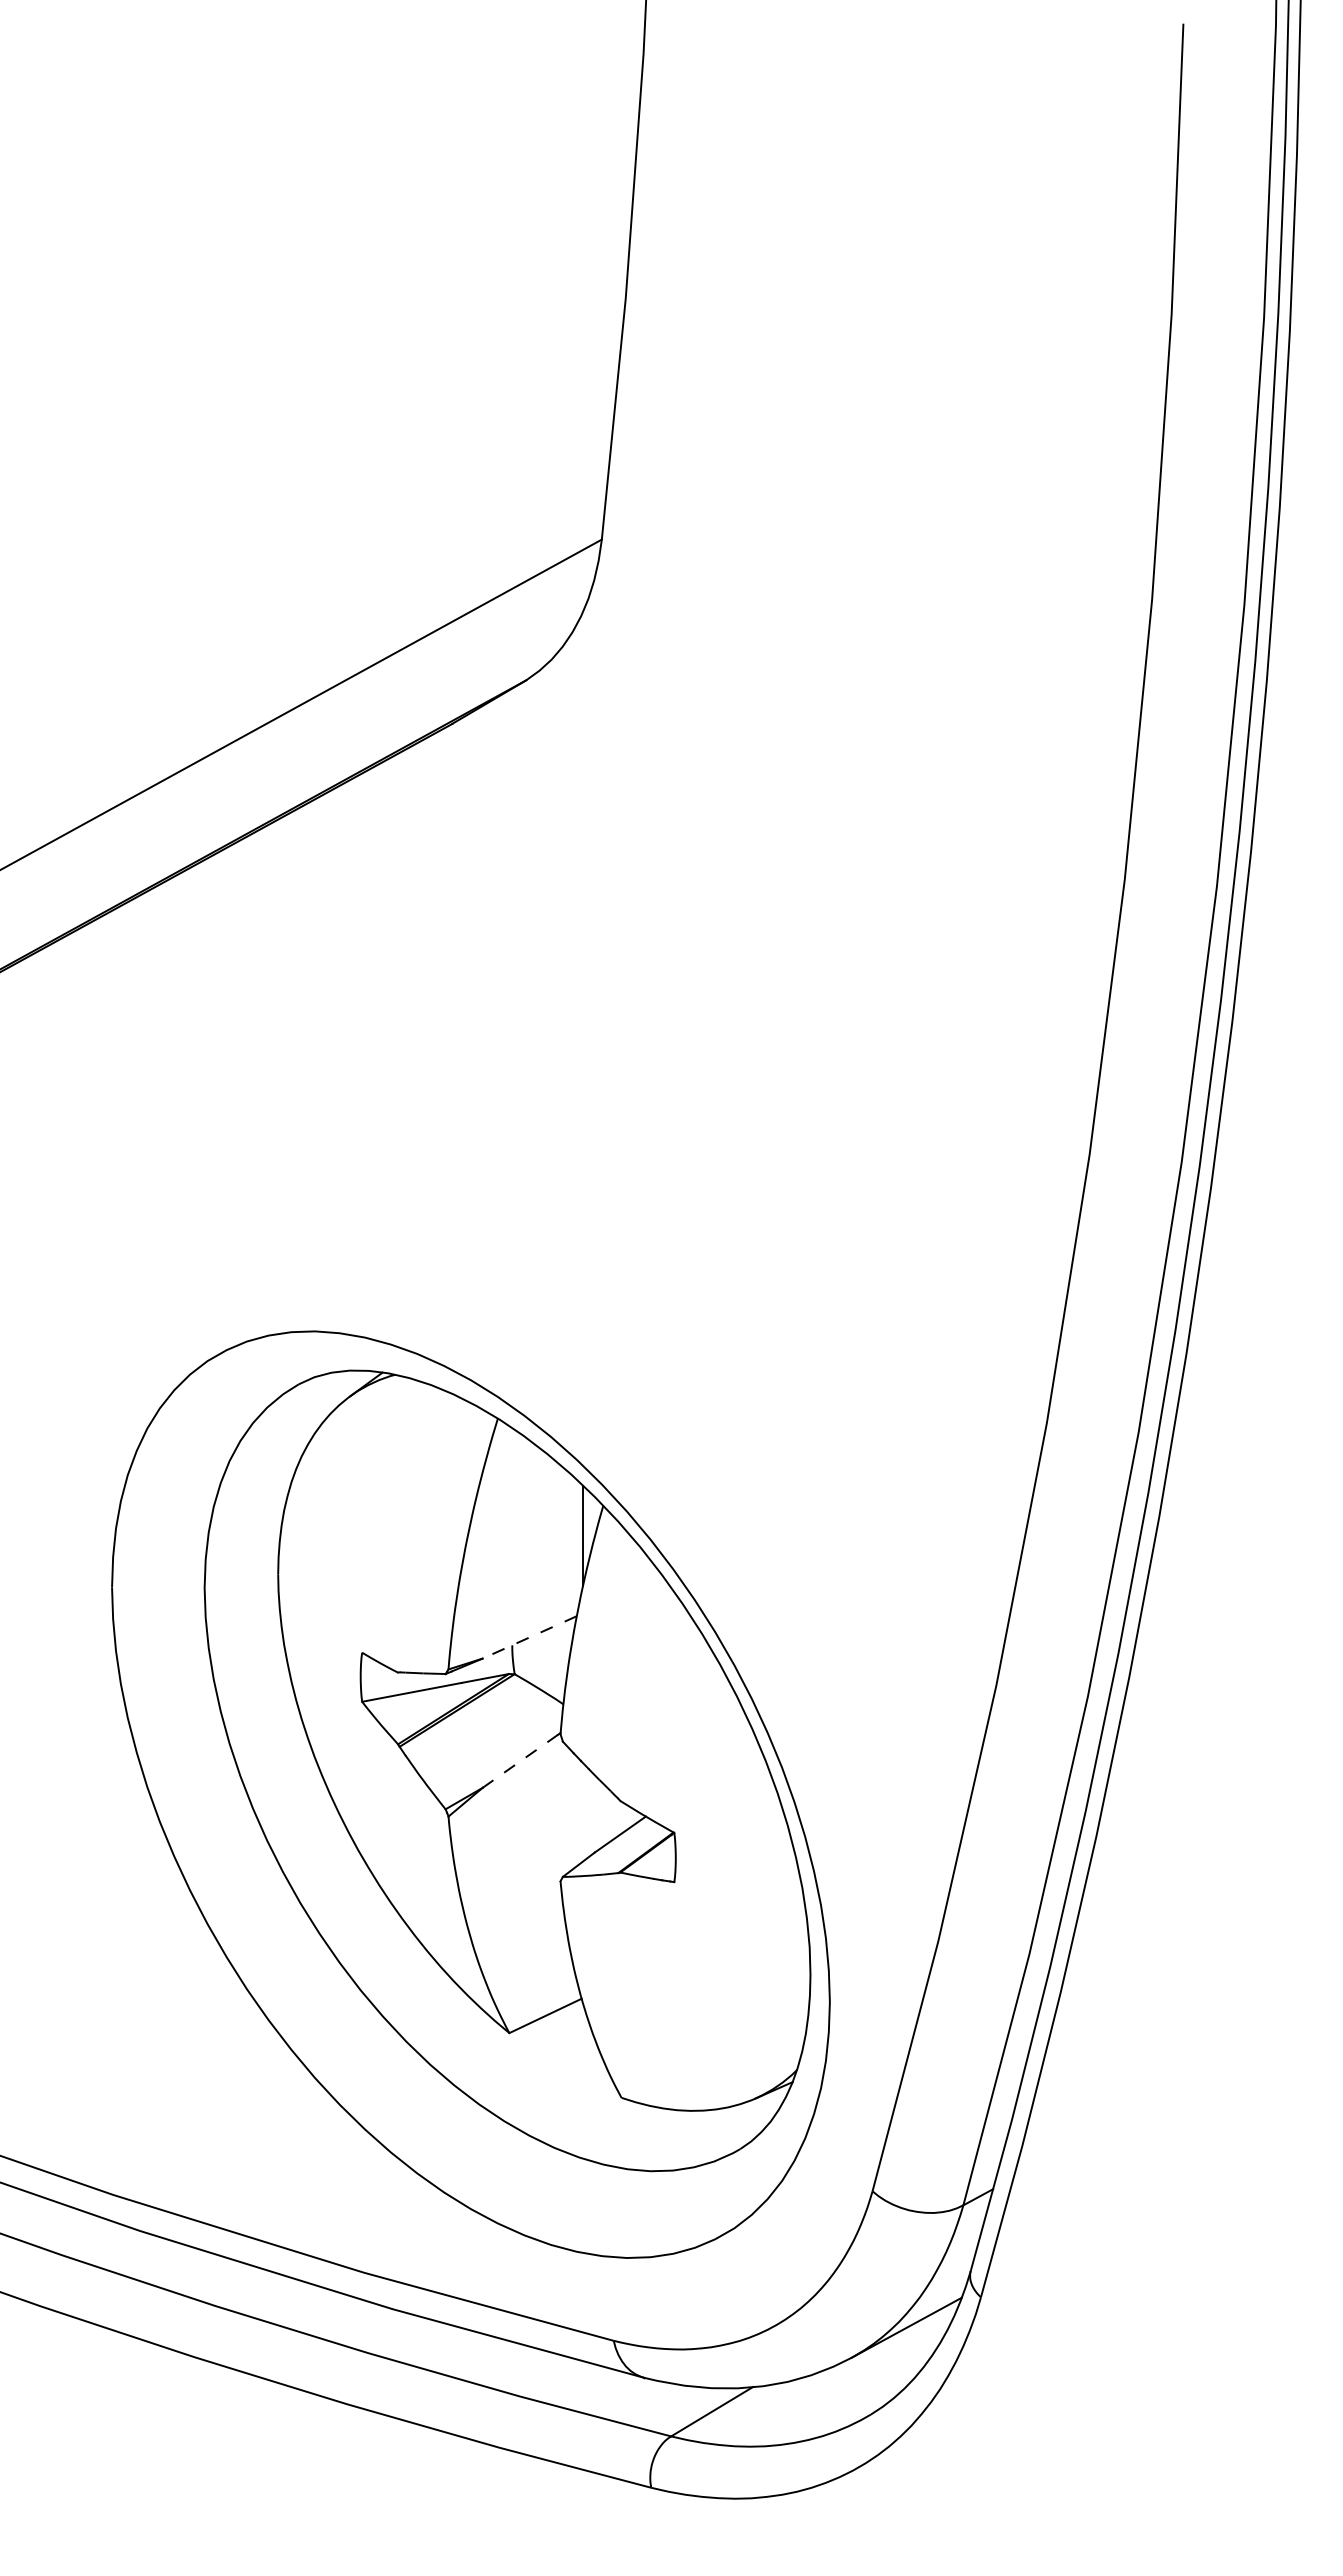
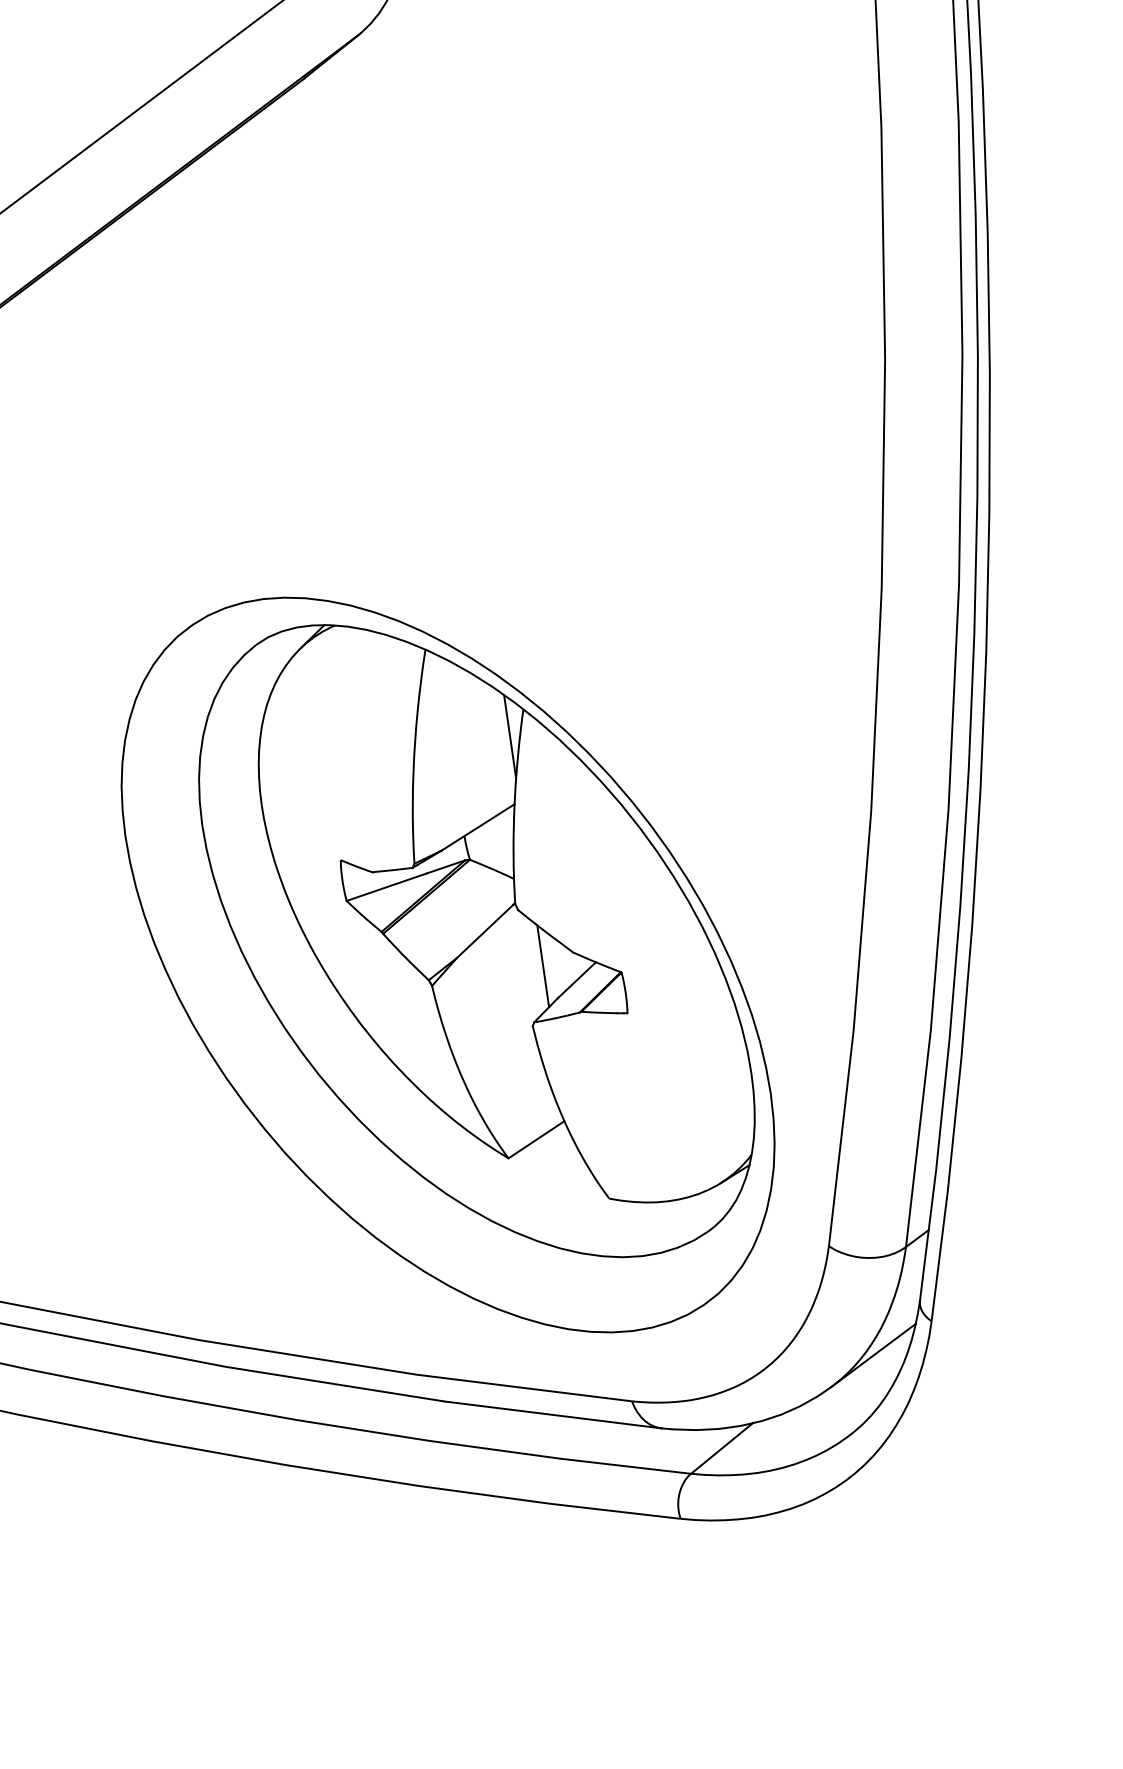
line: (529, 1637) -> (477, 827), dashed -> solid
line: (520, 1761) -> (485, 931), dashed -> solid
line: (582, 1812) -> (542, 966), added

